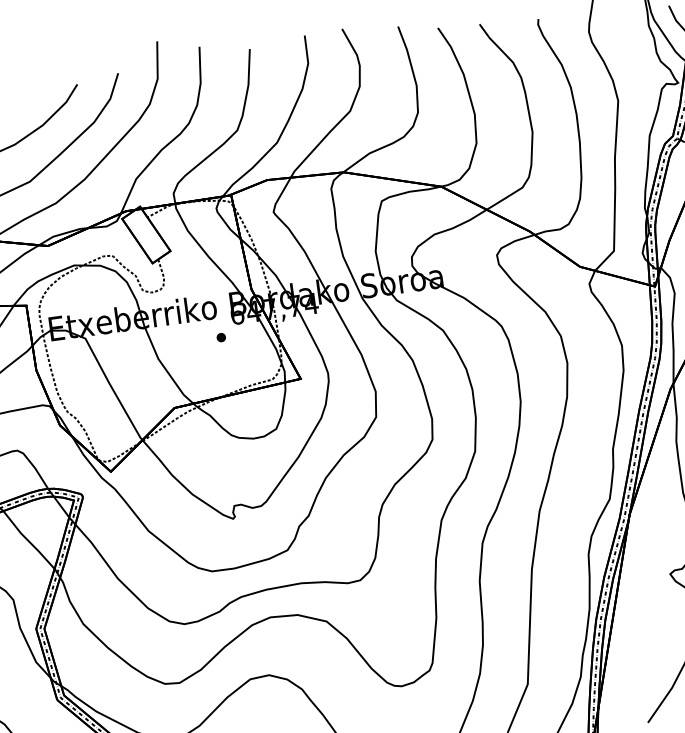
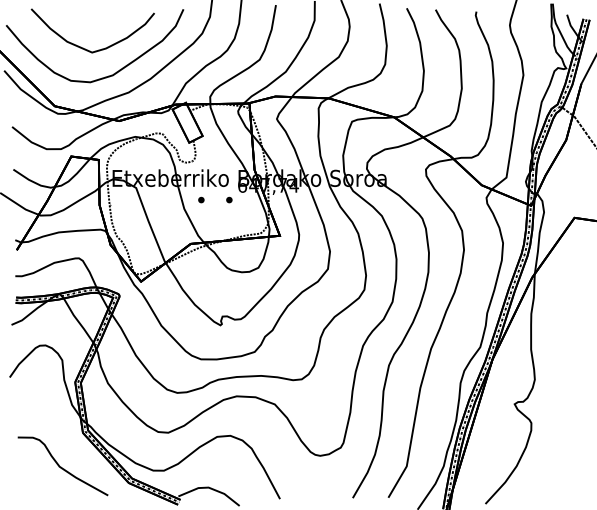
part: (181, 342) -> (201, 199), added

